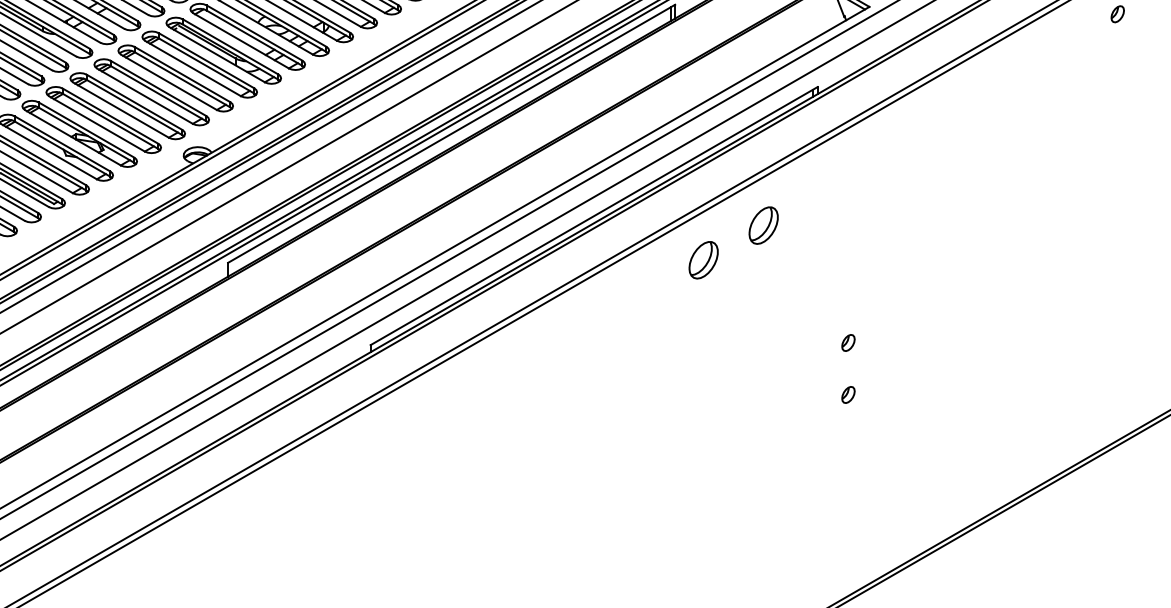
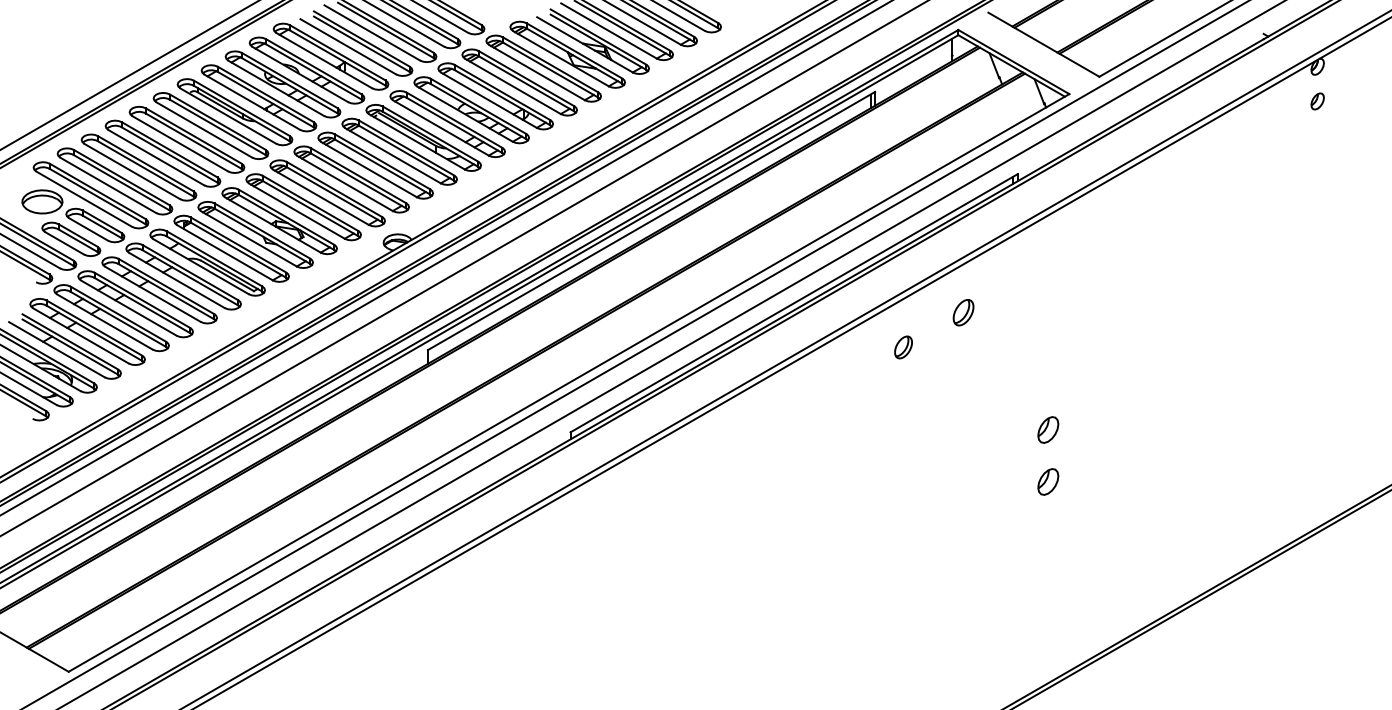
part: (763, 225) -> (963, 312), size x0.7
part: (703, 260) -> (903, 347), size x0.6
part: (848, 343) -> (1048, 430), size x1.6
part: (848, 395) -> (1048, 482), size x1.6

